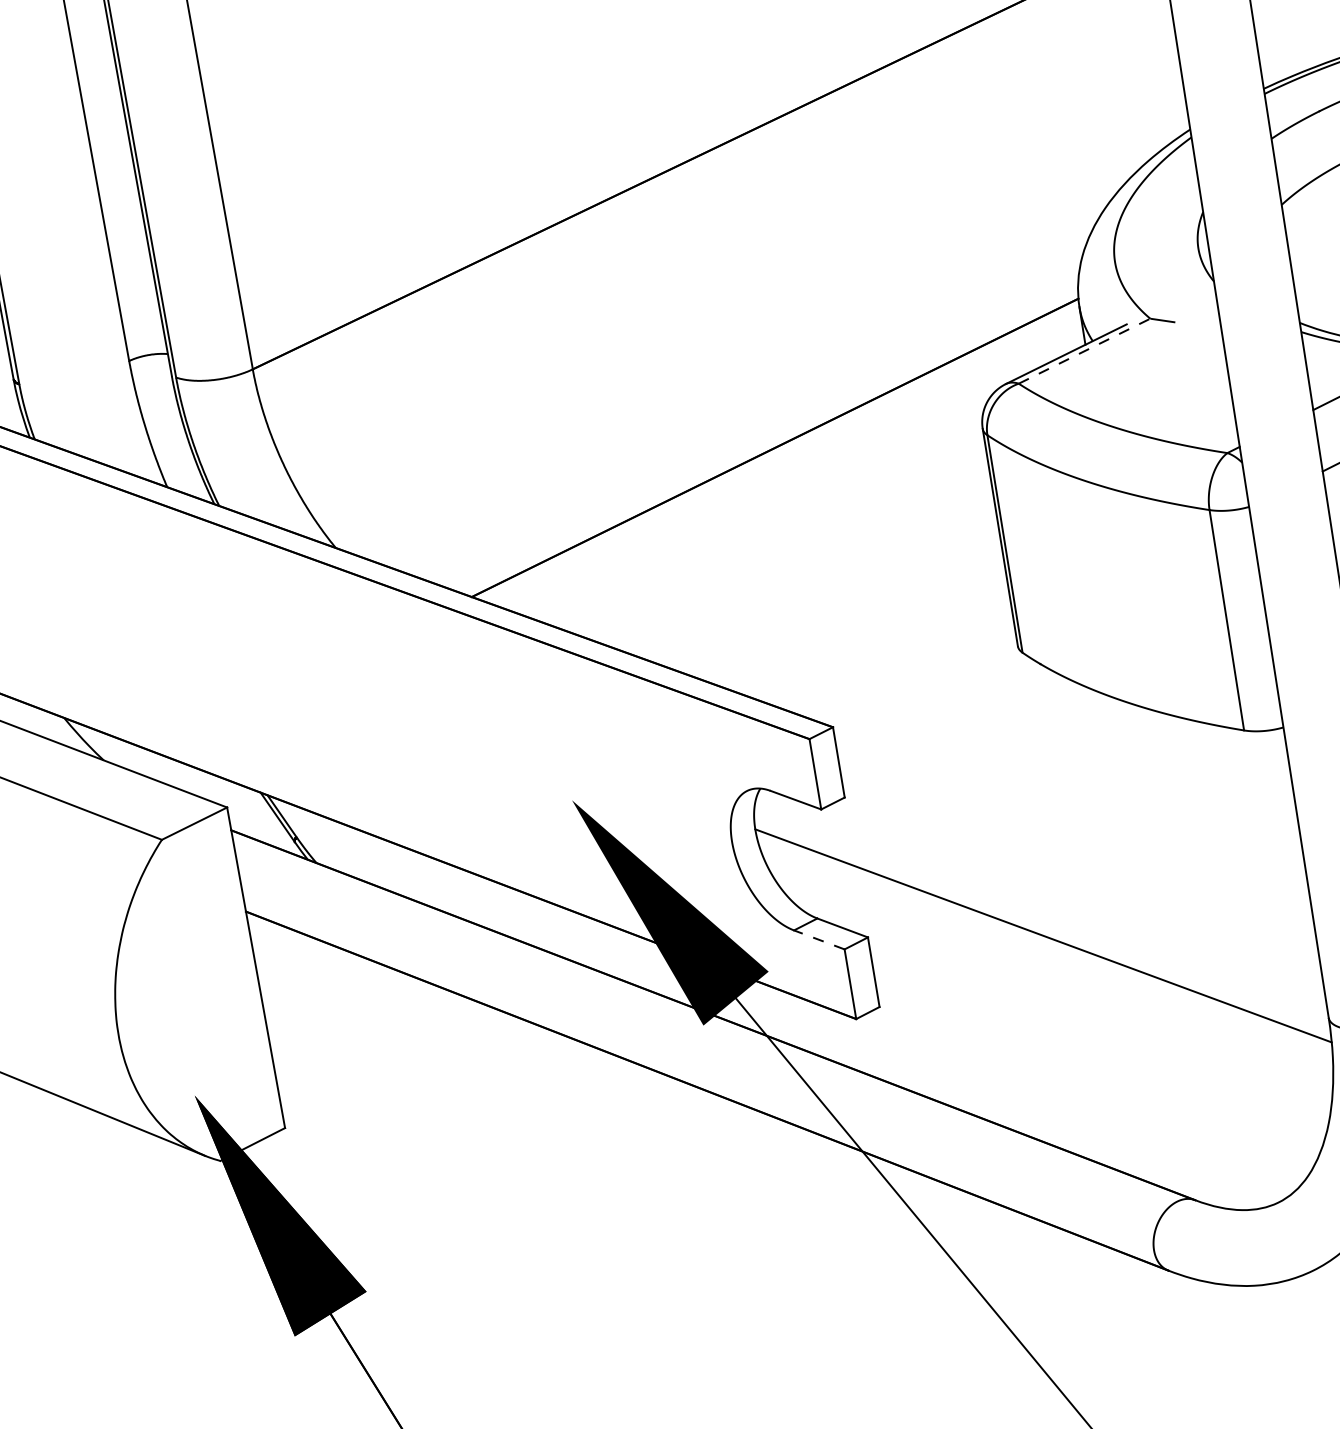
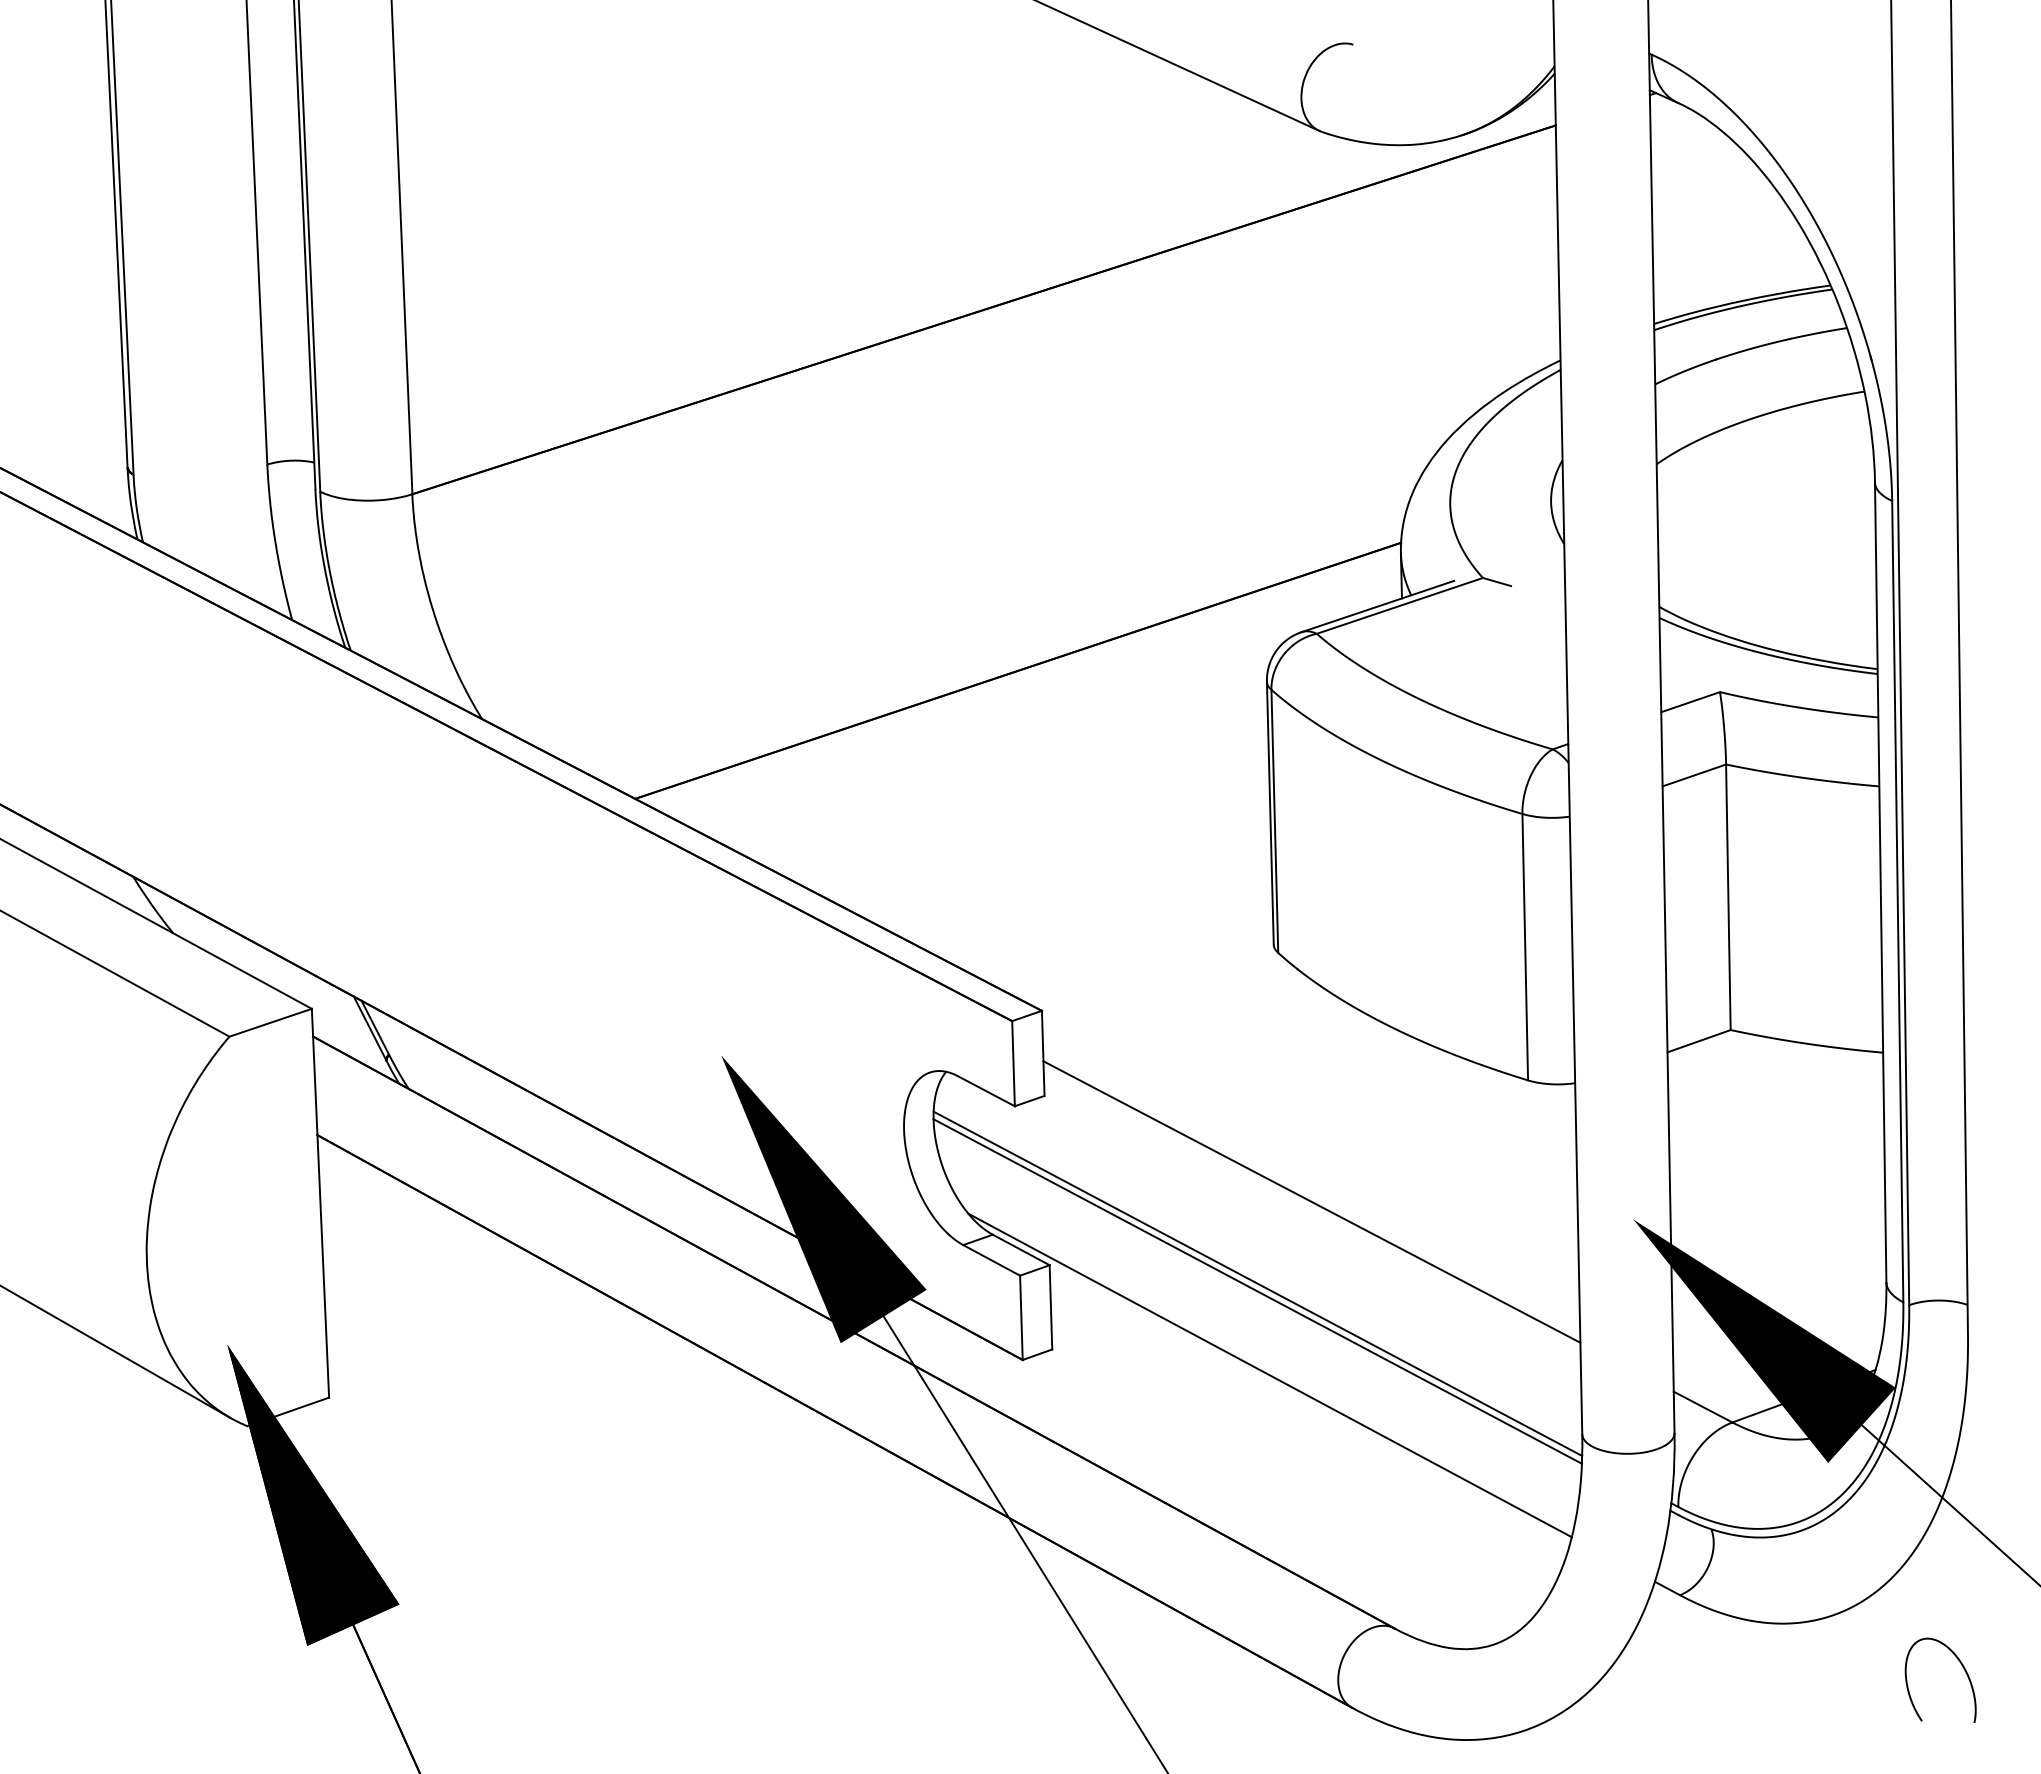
line: (1084, 350) -> (1399, 605), dashed -> solid
line: (1078, 855) -> (1311, 1201), added
line: (1042, 929) -> (1257, 1283), added
line: (819, 940) -> (991, 1260), dashed -> solid
line: (1062, 1004) -> (1269, 1375), added

